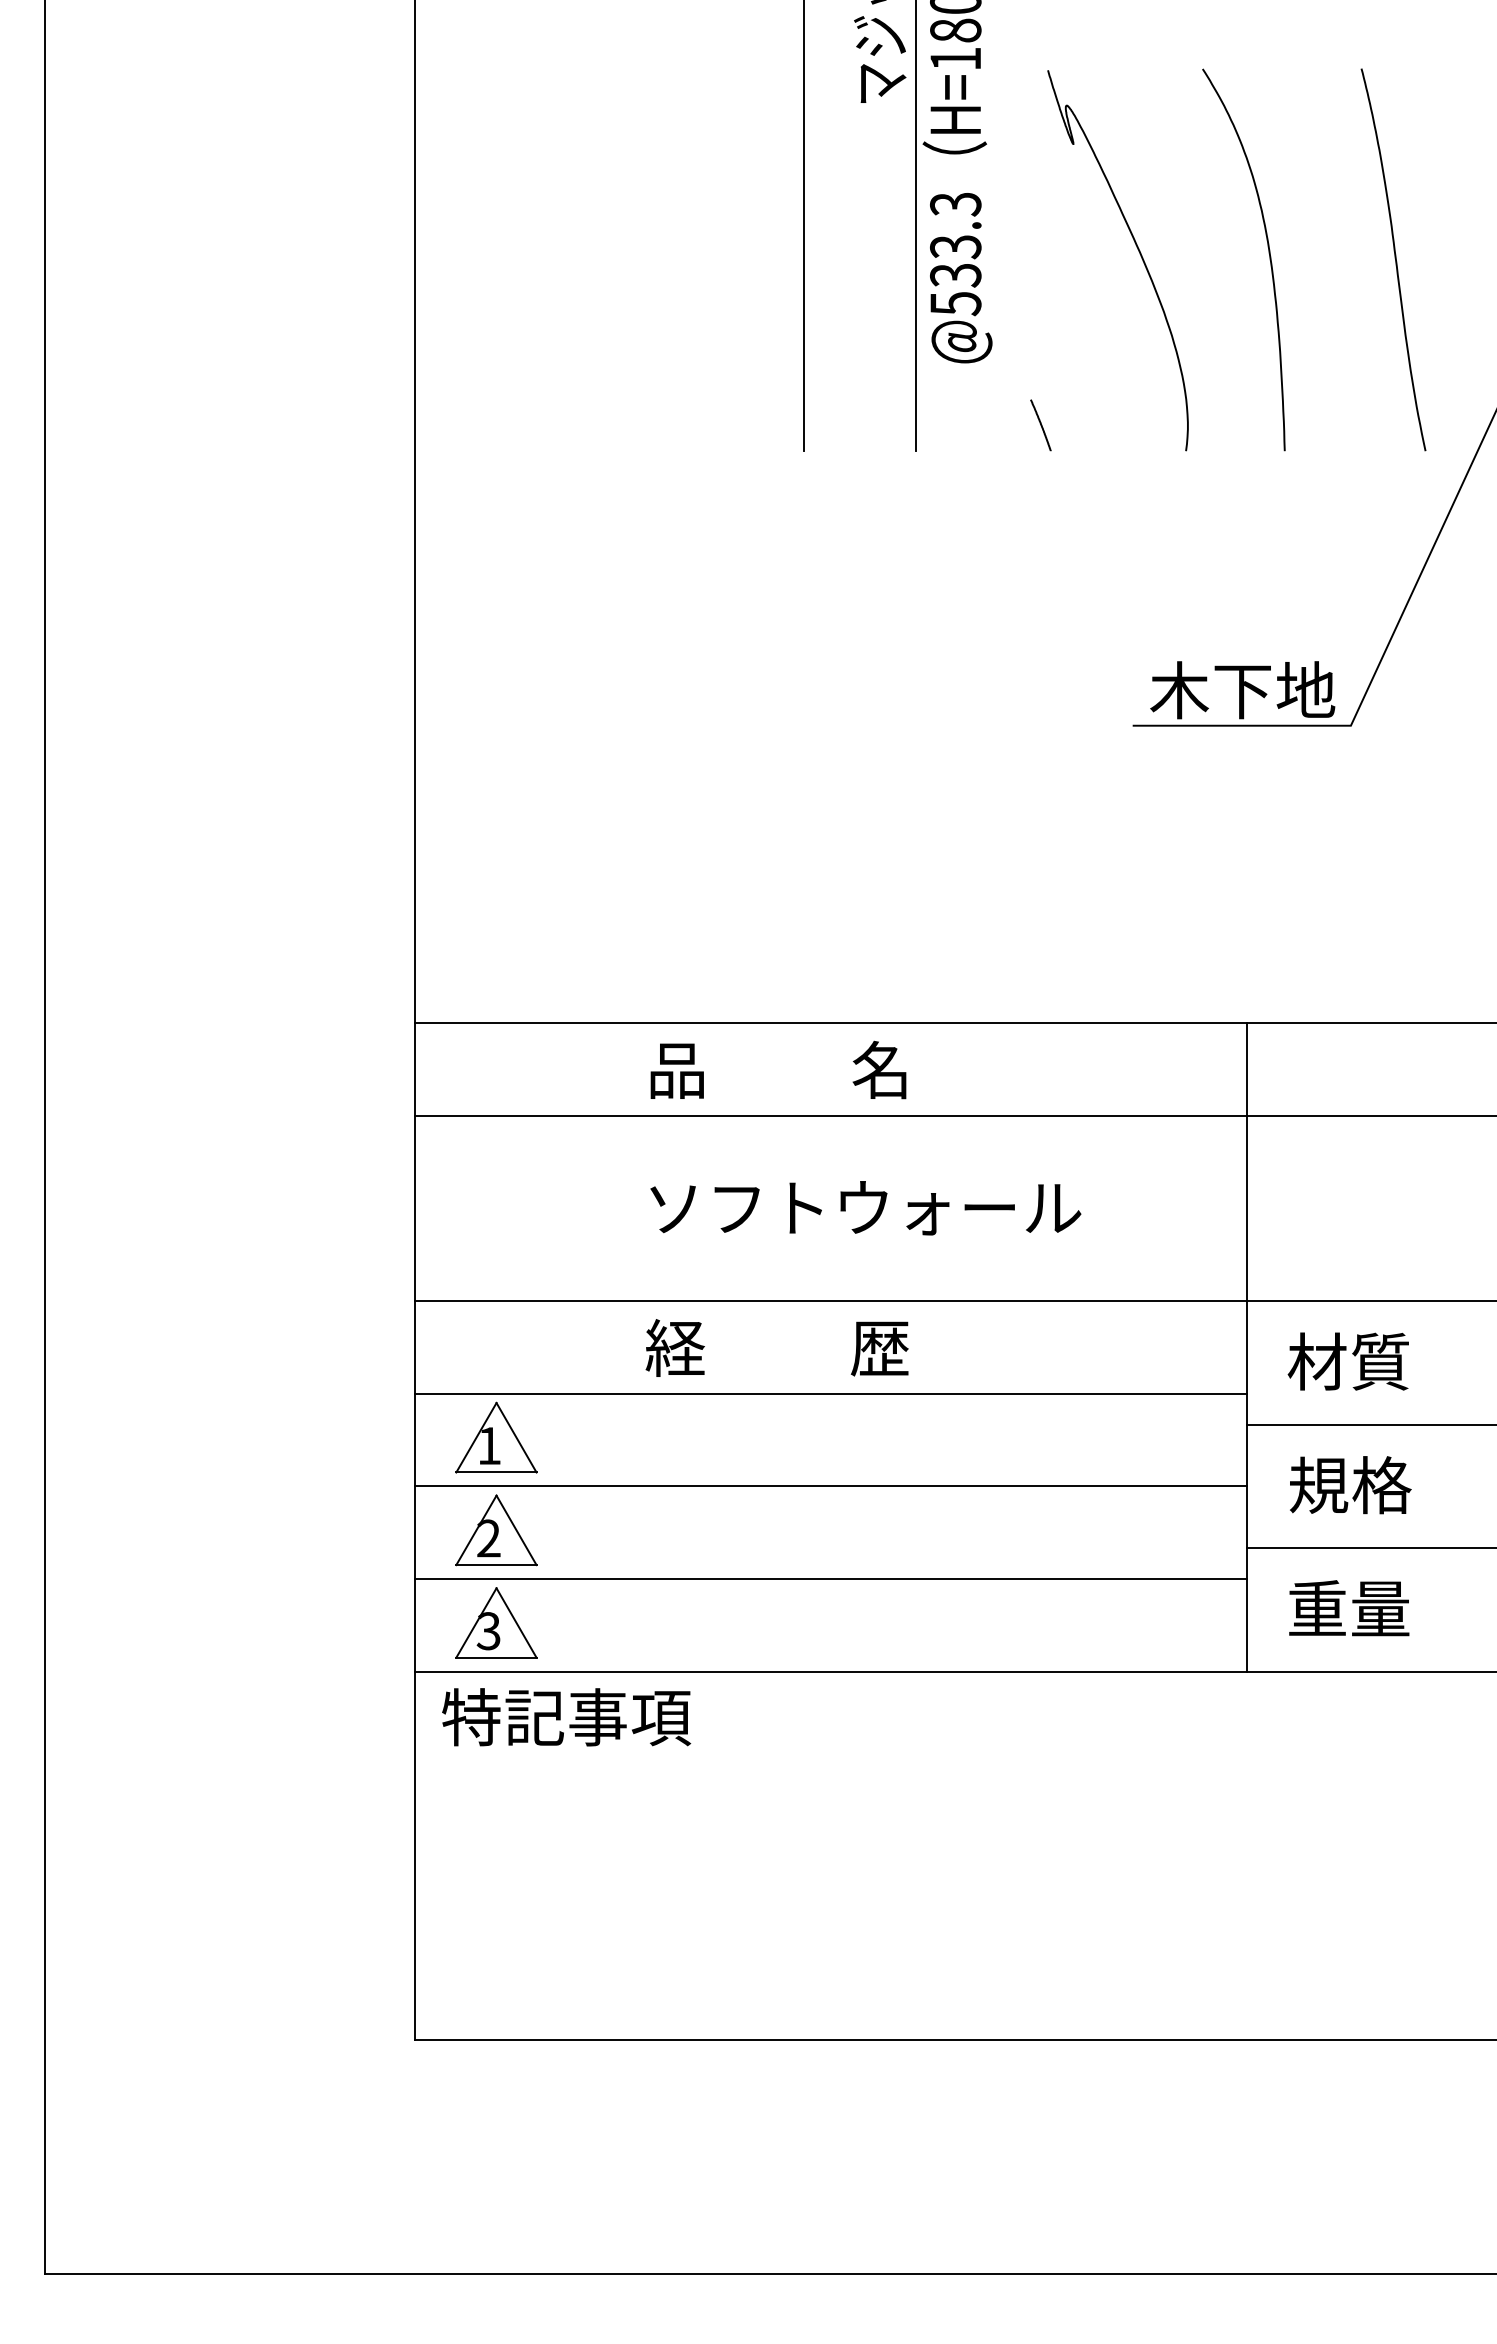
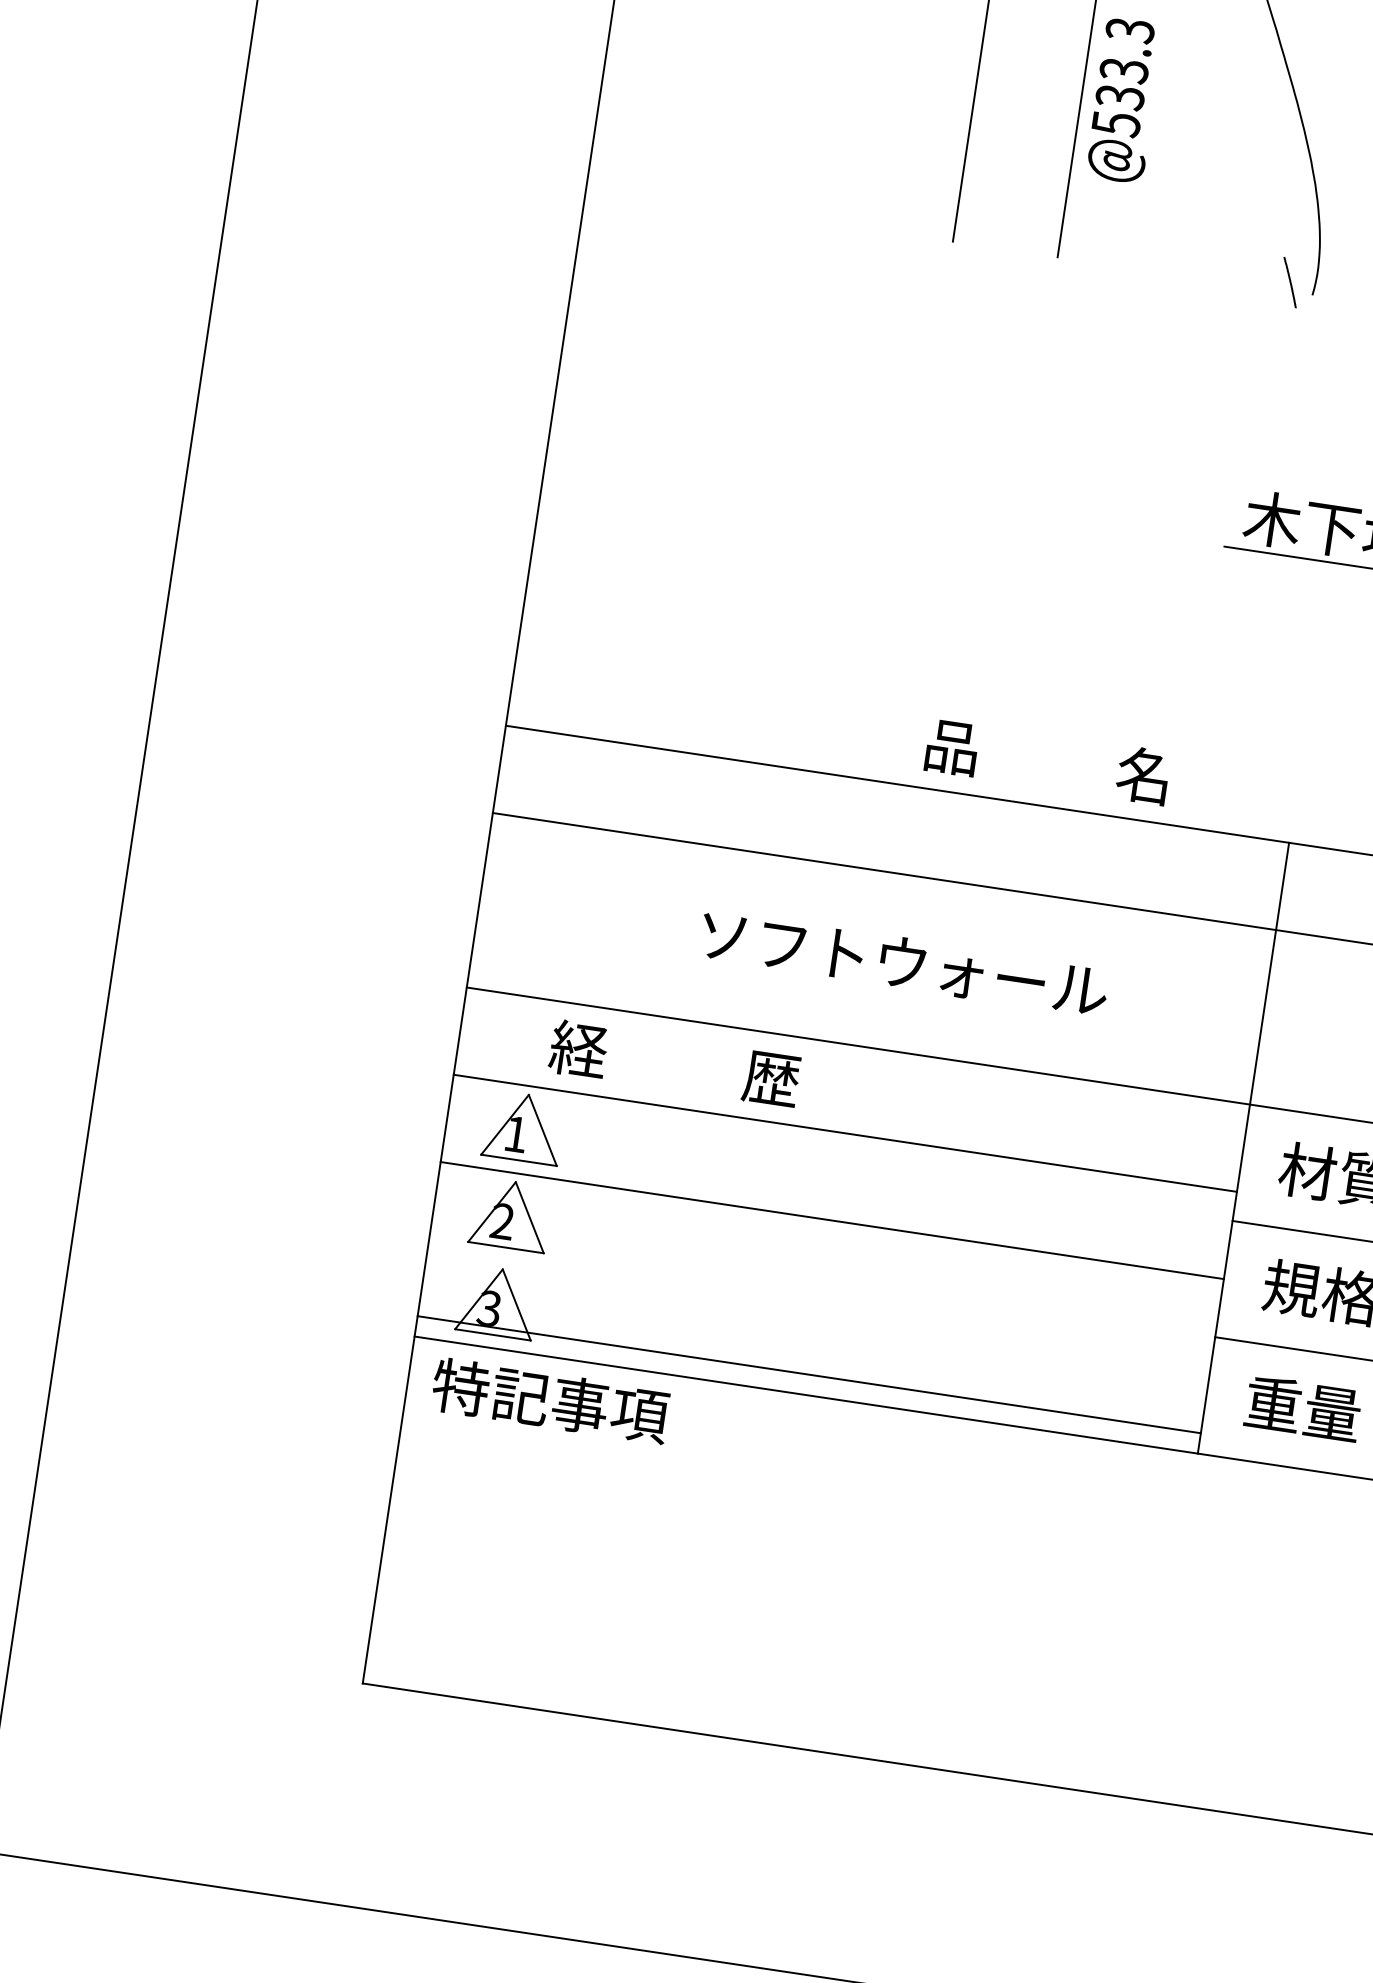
line: (1040, 425) -> (1289, 282), moved
text: (778, 1069) -> (1047, 760), moved
text: (776, 1347) -> (674, 1063), moved
line: (830, 1578) -> (808, 1374), moved

